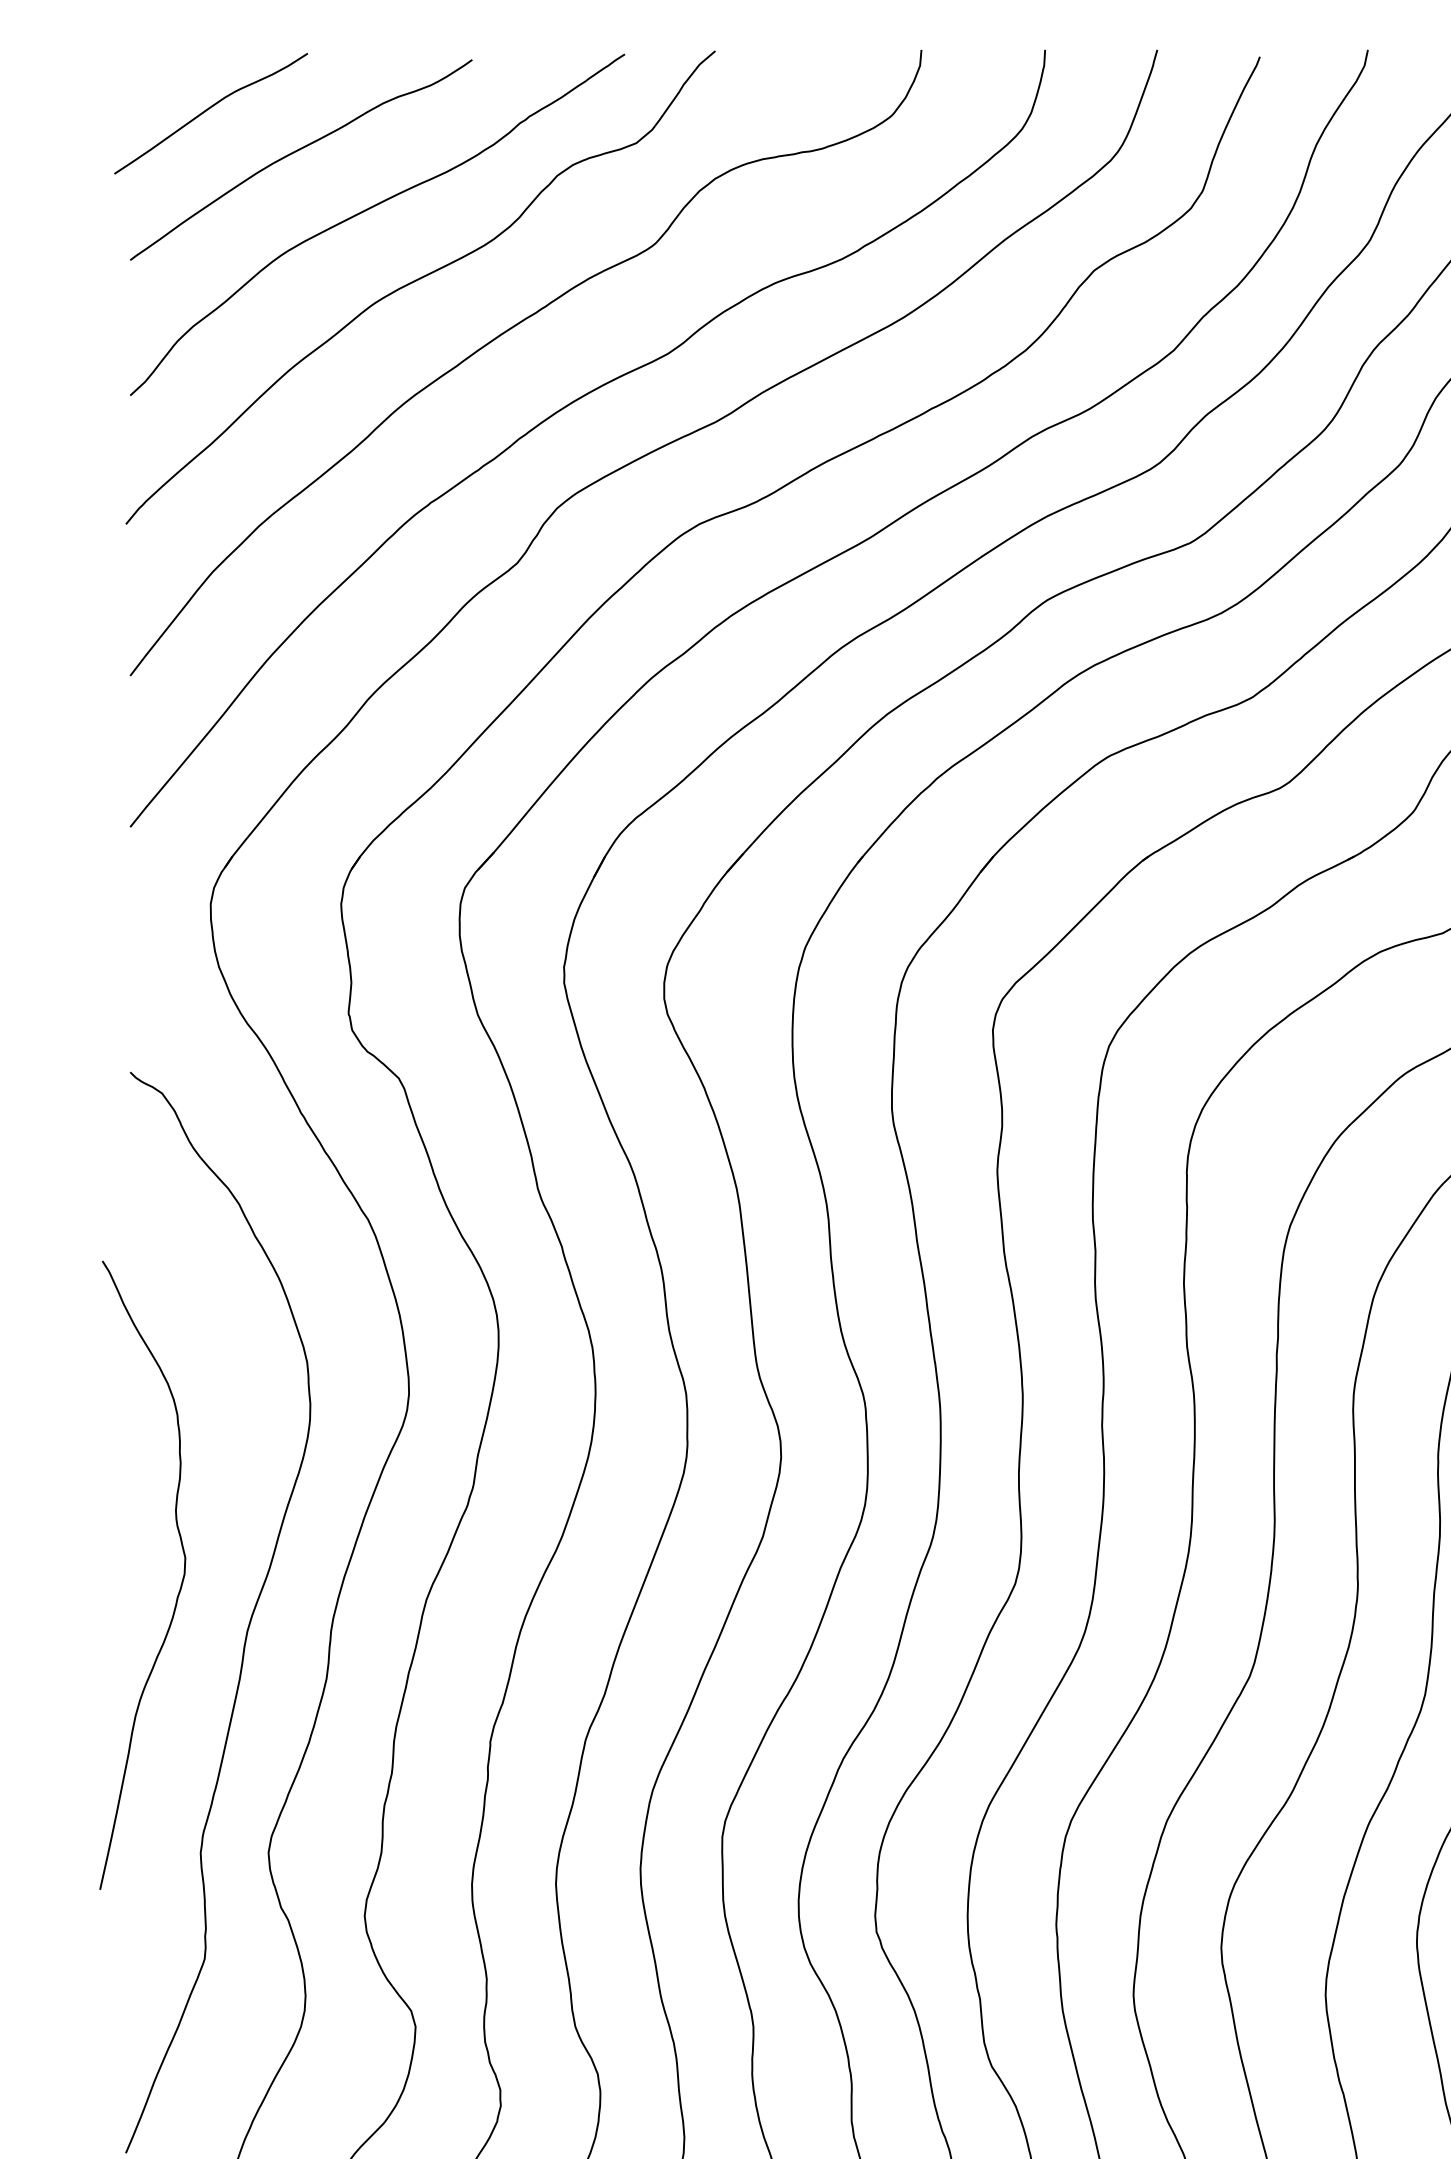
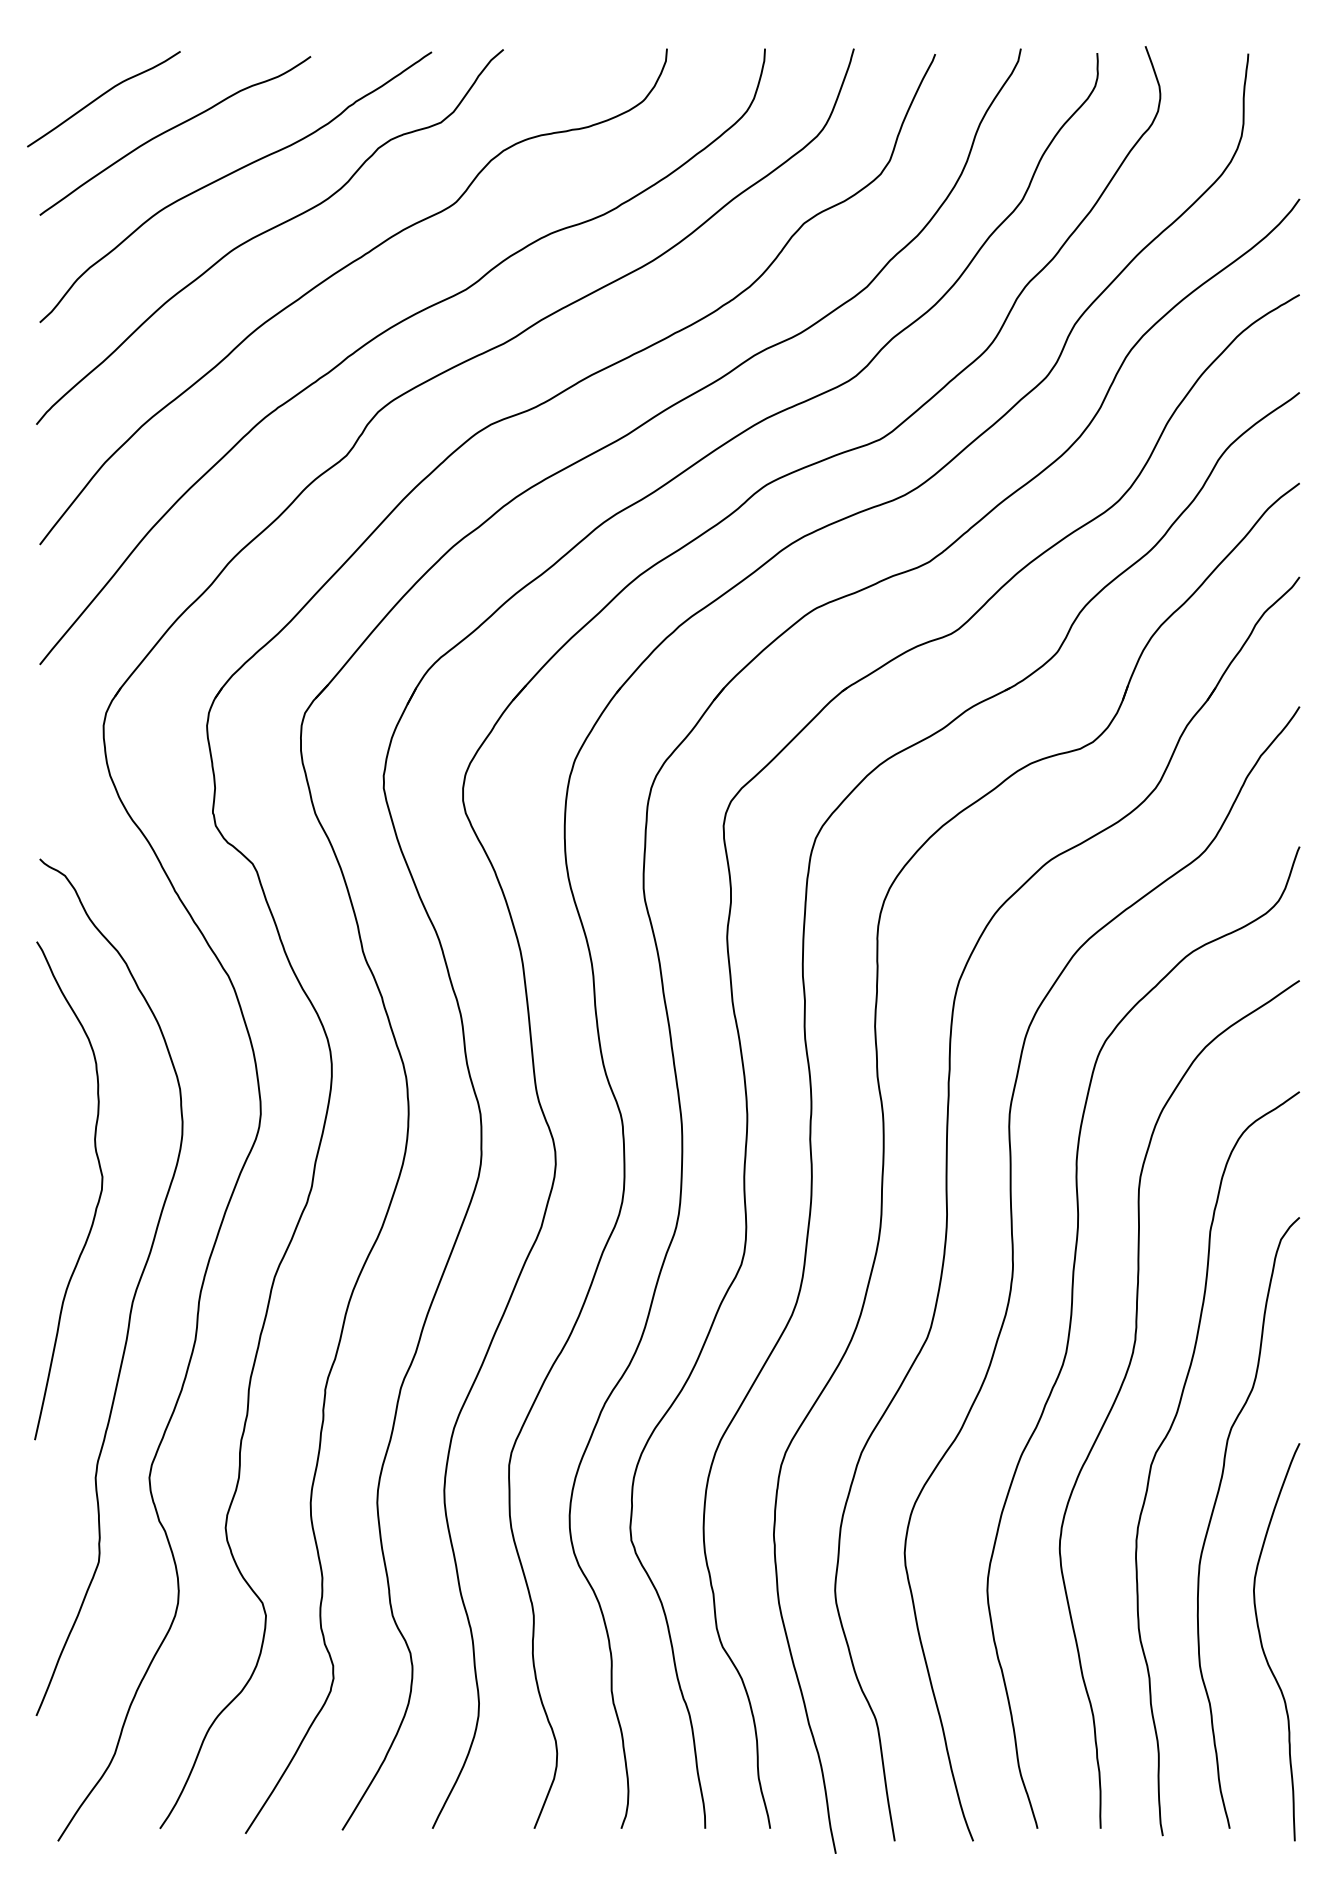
curve: (179, 1588) -> (97, 1201), moved

